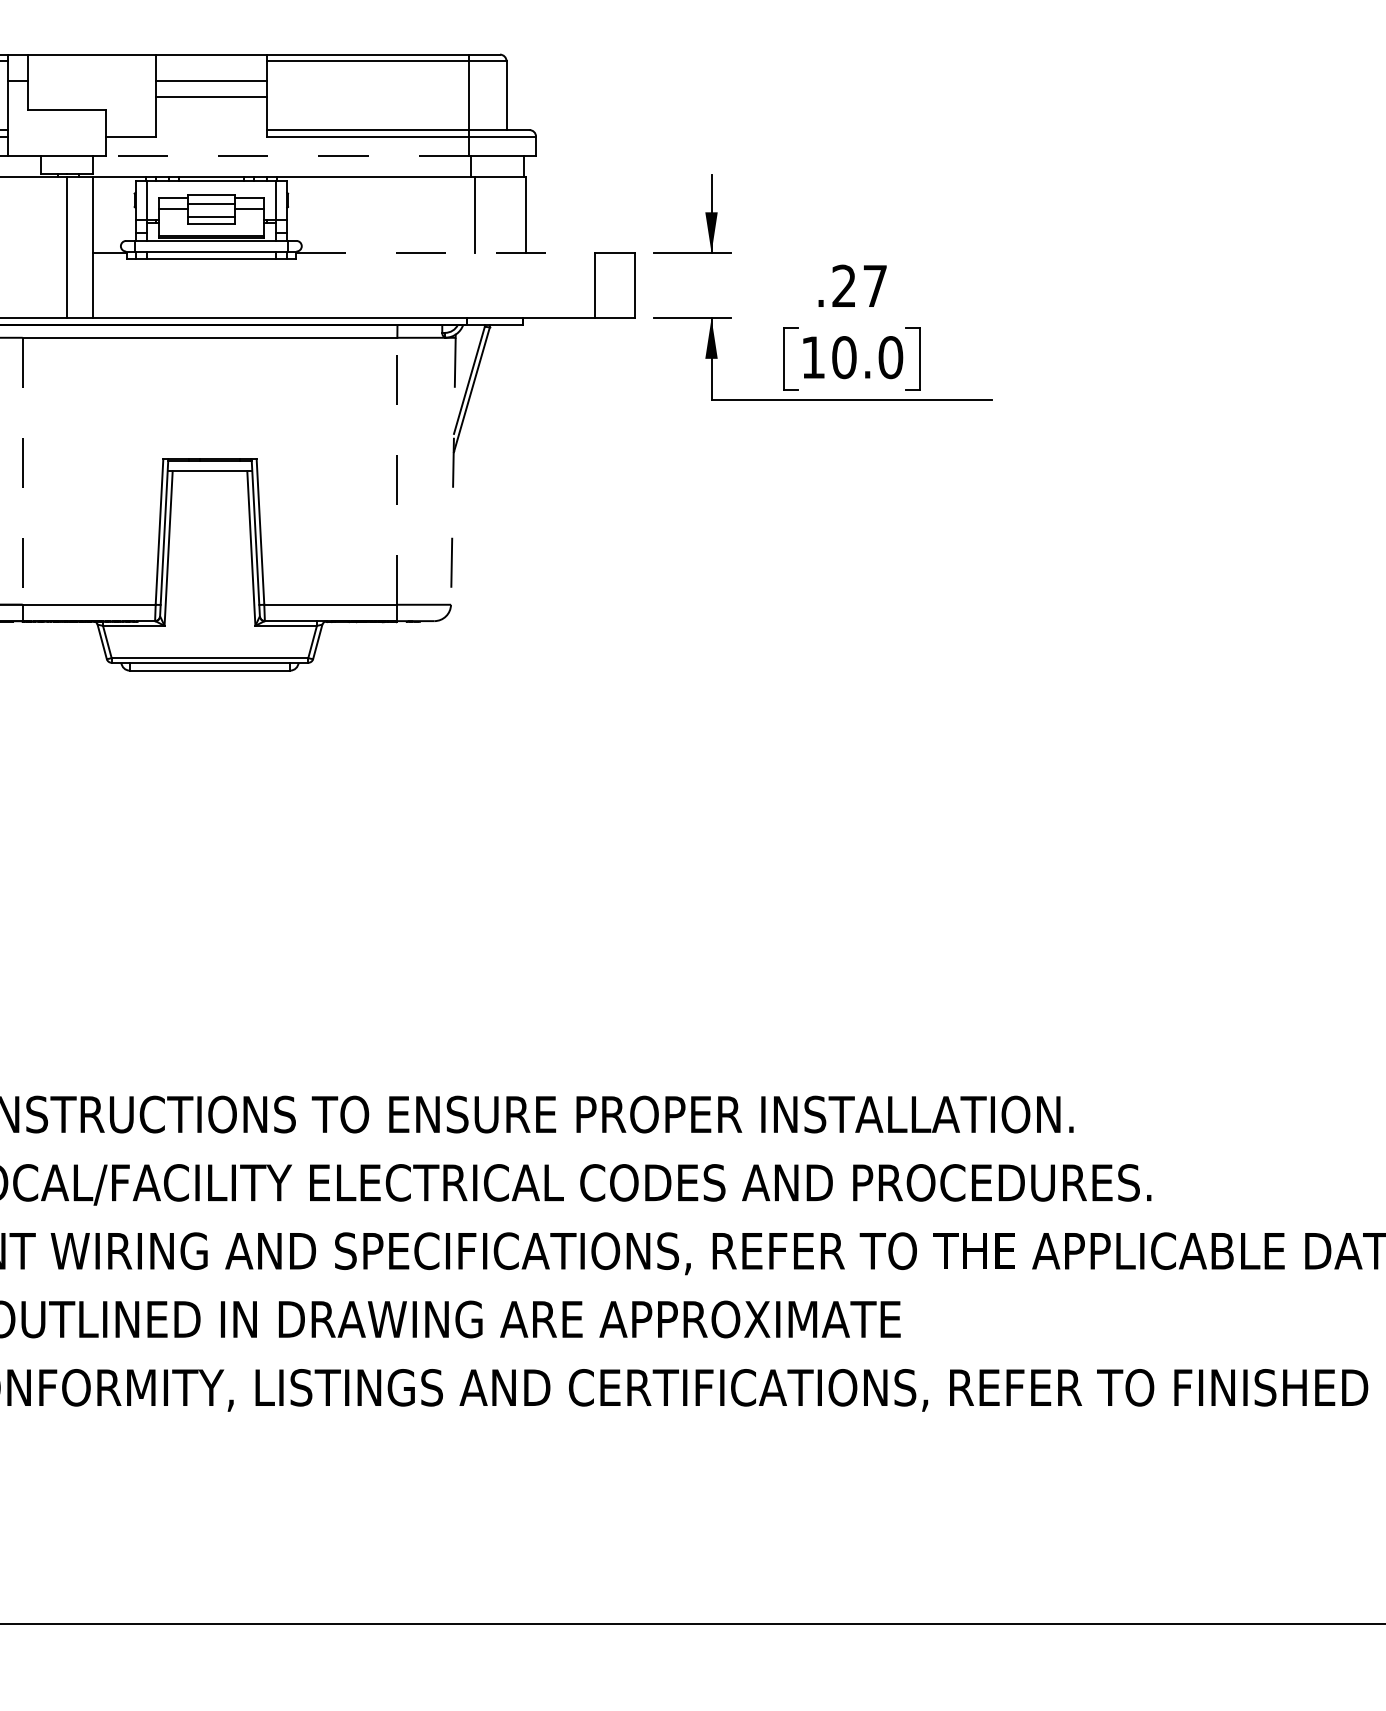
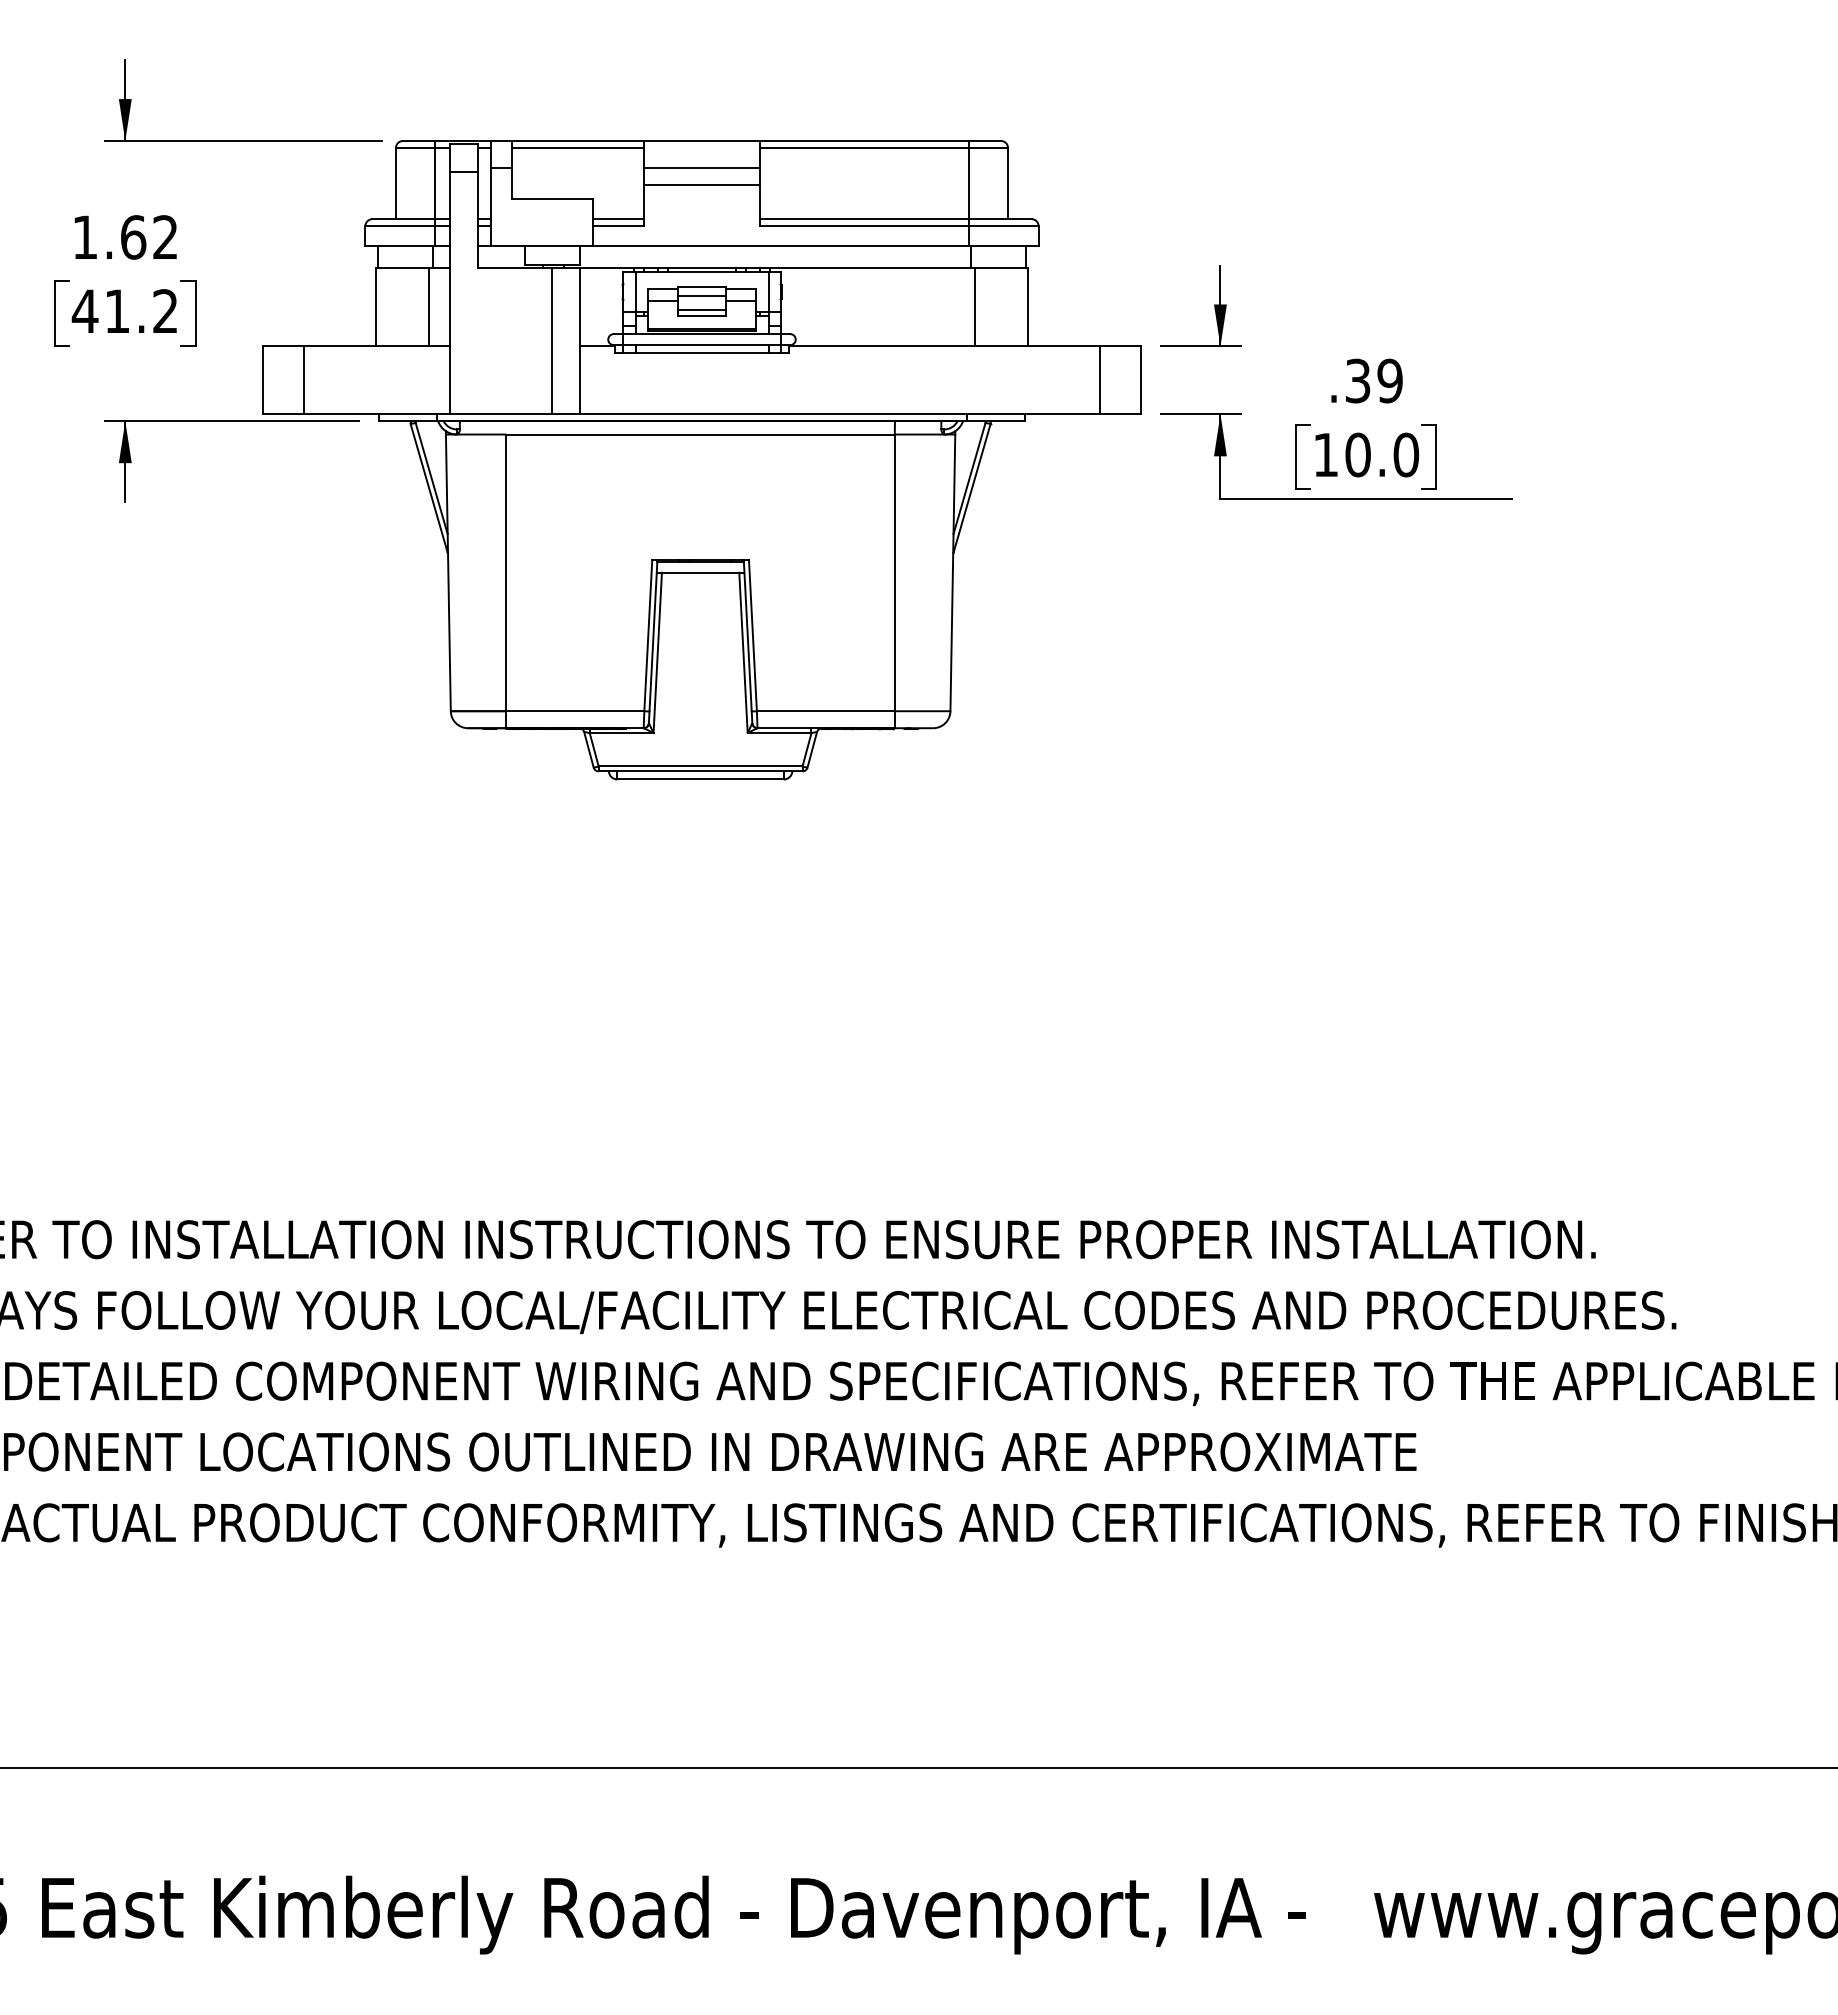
line: (91, 60) -> (577, 147), added
line: (130, 130) -> (618, 219), added
line: (287, 156) -> (780, 246), dashed -> solid
line: (446, 252) -> (945, 346), dashed -> solid
text: (859, 285) -> (1373, 380), .27 -> .39
line: (397, 470) -> (894, 572), dashed -> solid
line: (22, 471) -> (506, 573), dashed -> solid
line: (453, 471) -> (952, 573), dashed -> solid

